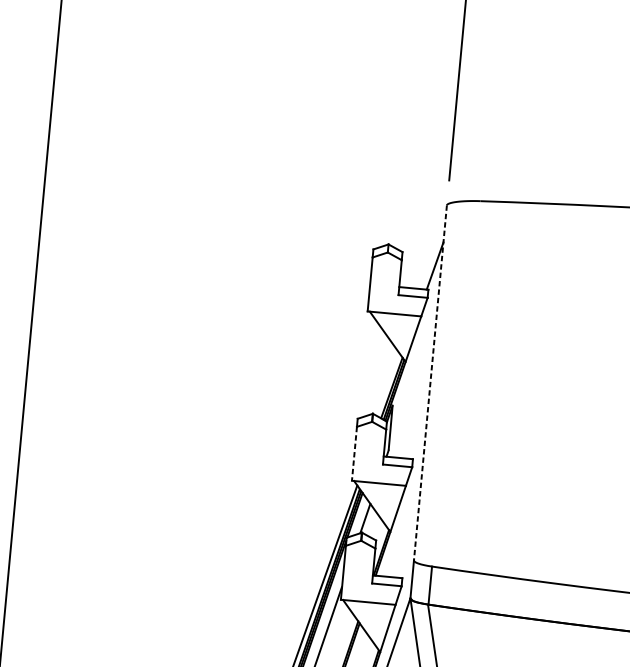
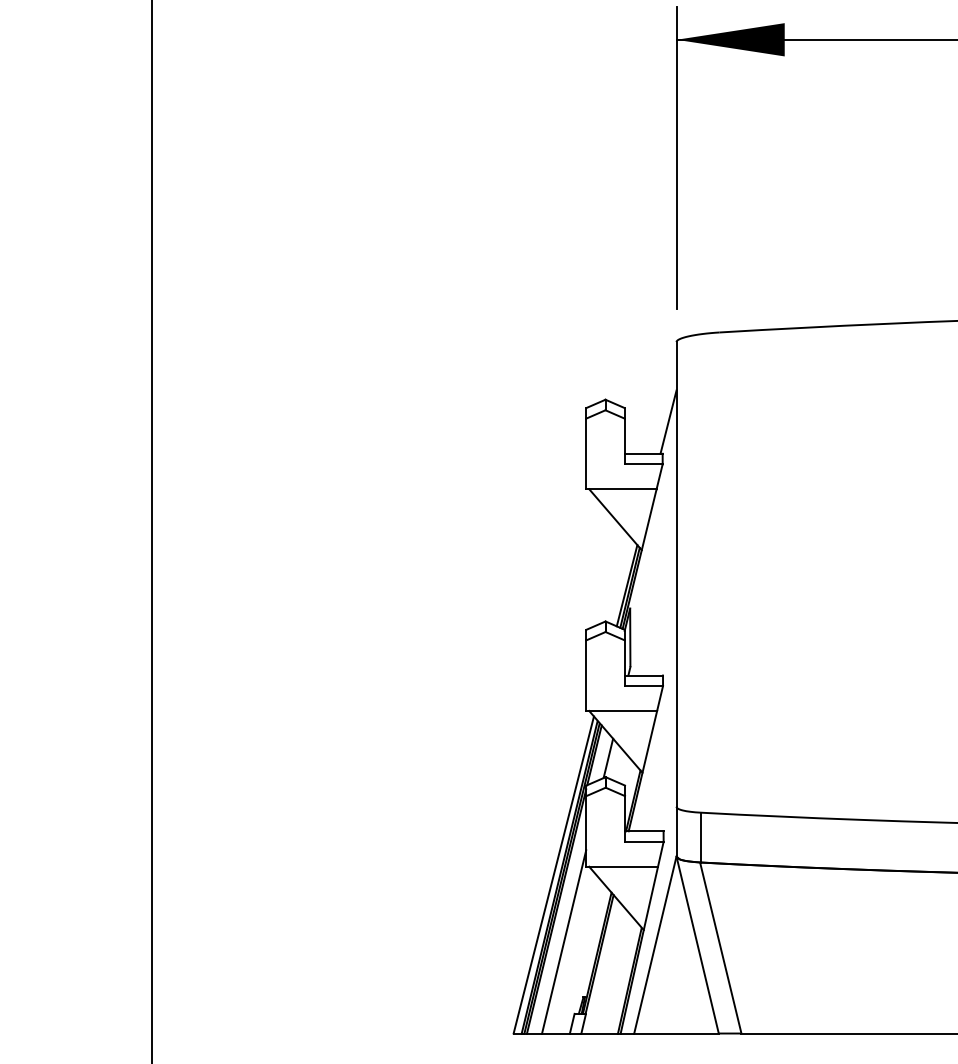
line: (430, 382) -> (676, 574), dashed -> solid
line: (354, 454) -> (586, 676), dashed -> solid

